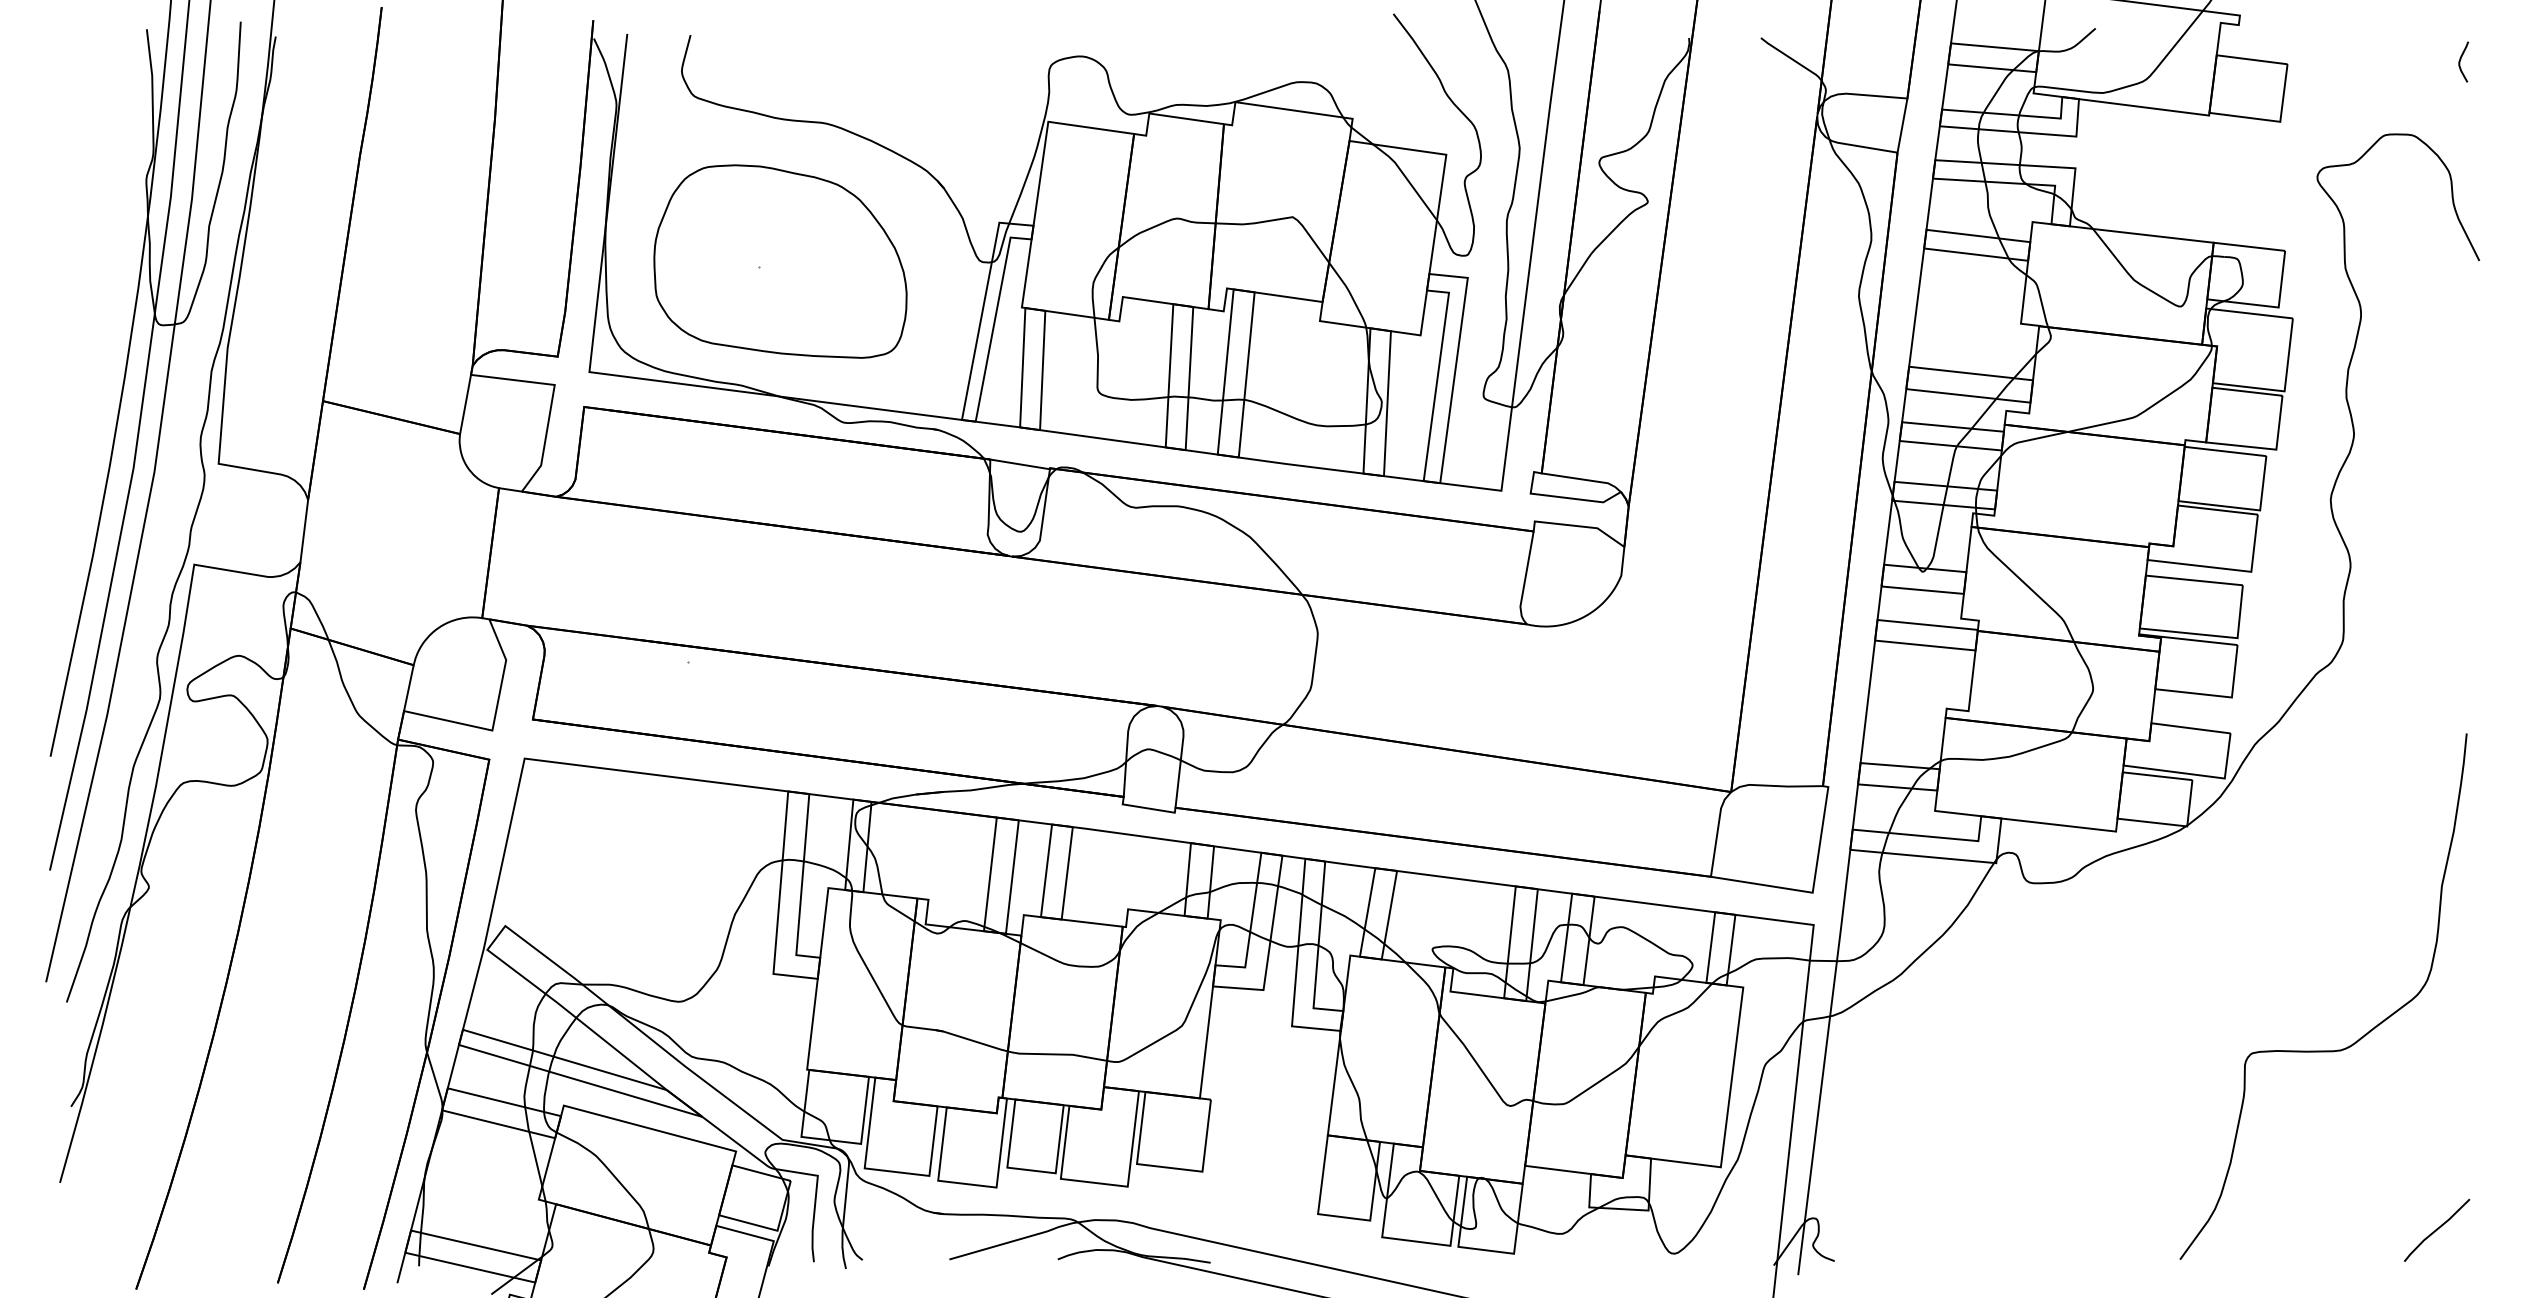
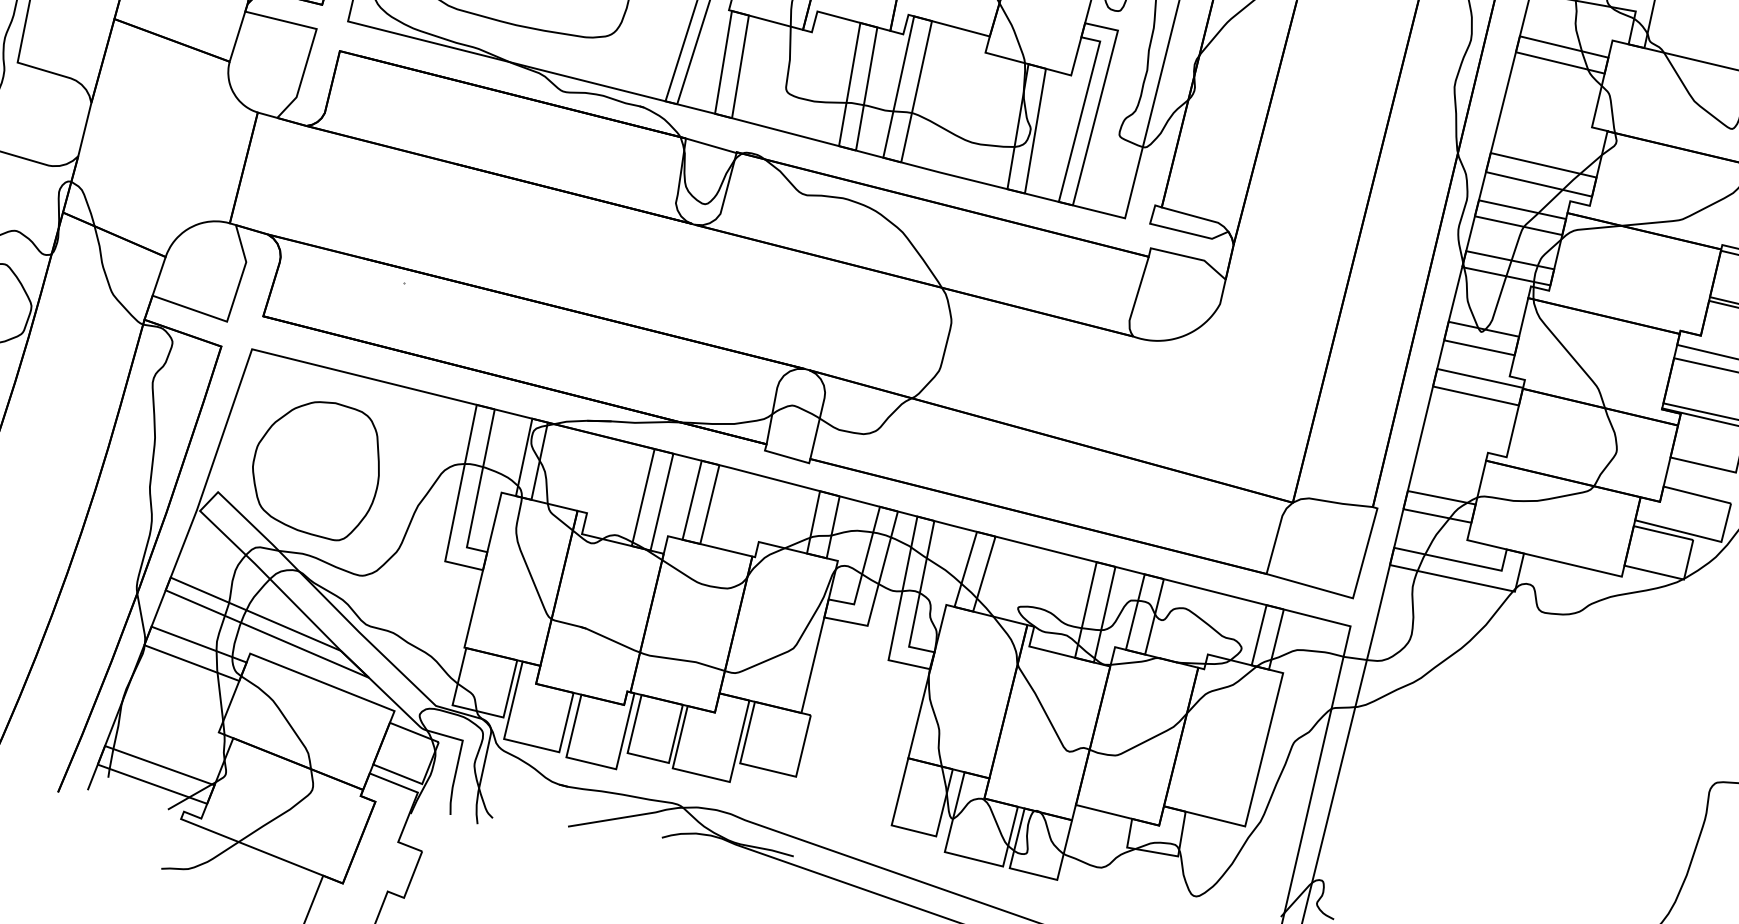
part: (613, 886) -> (315, 469), added

